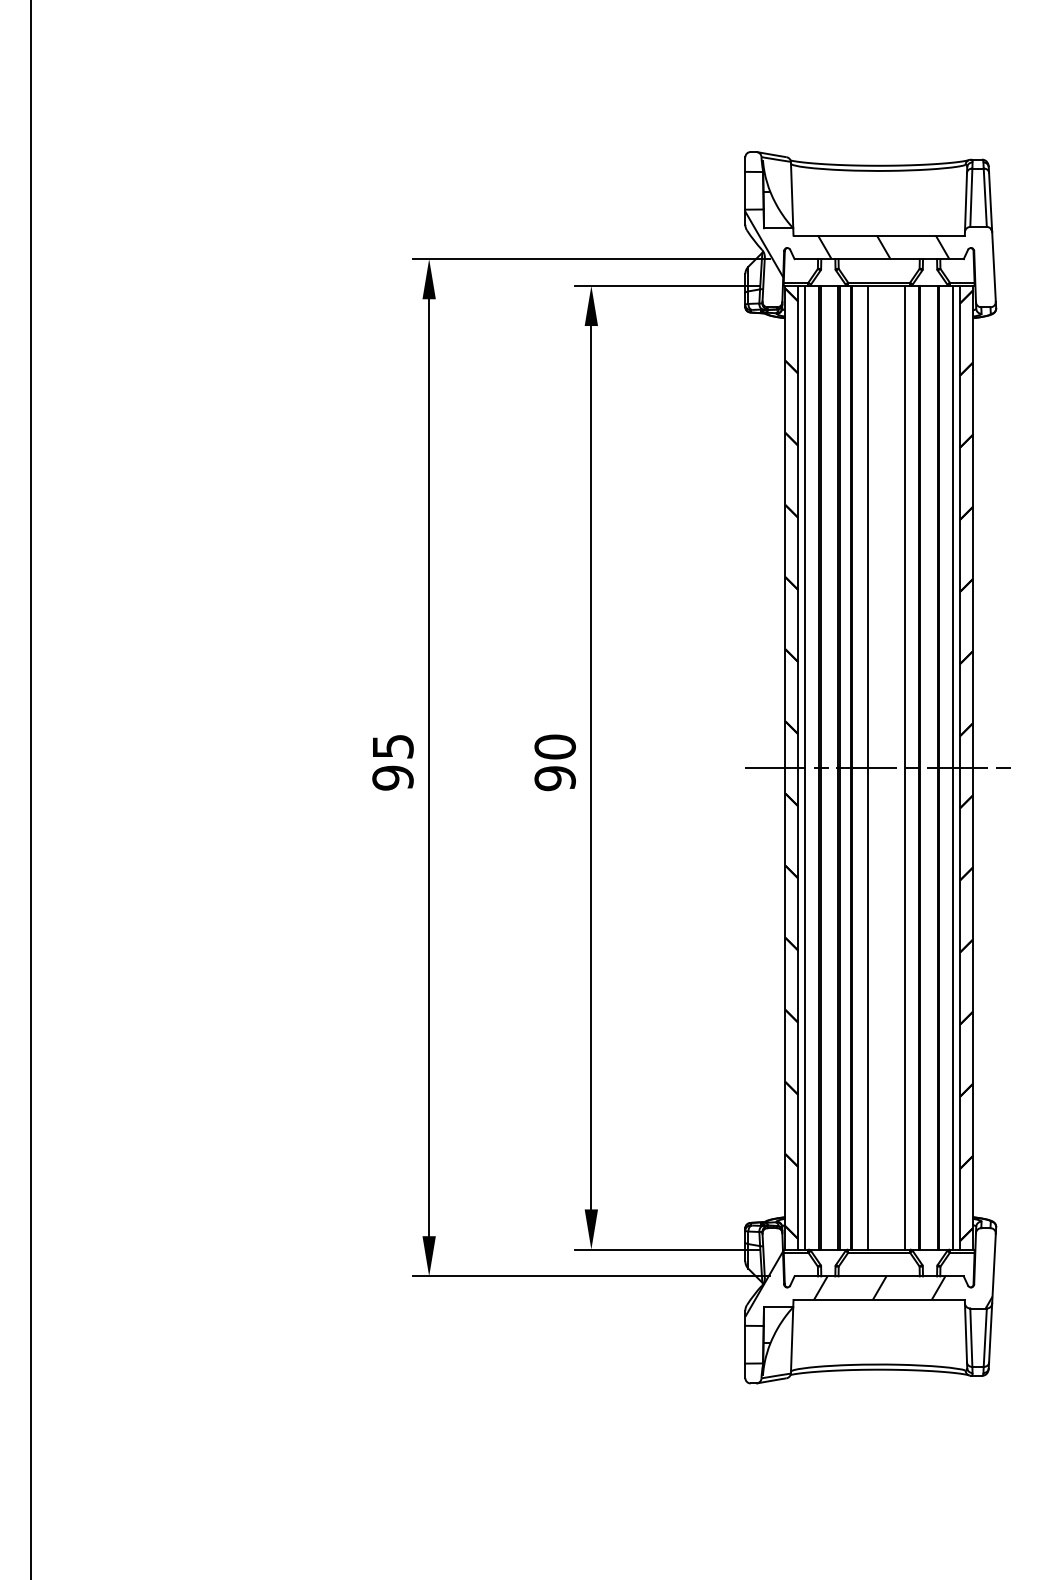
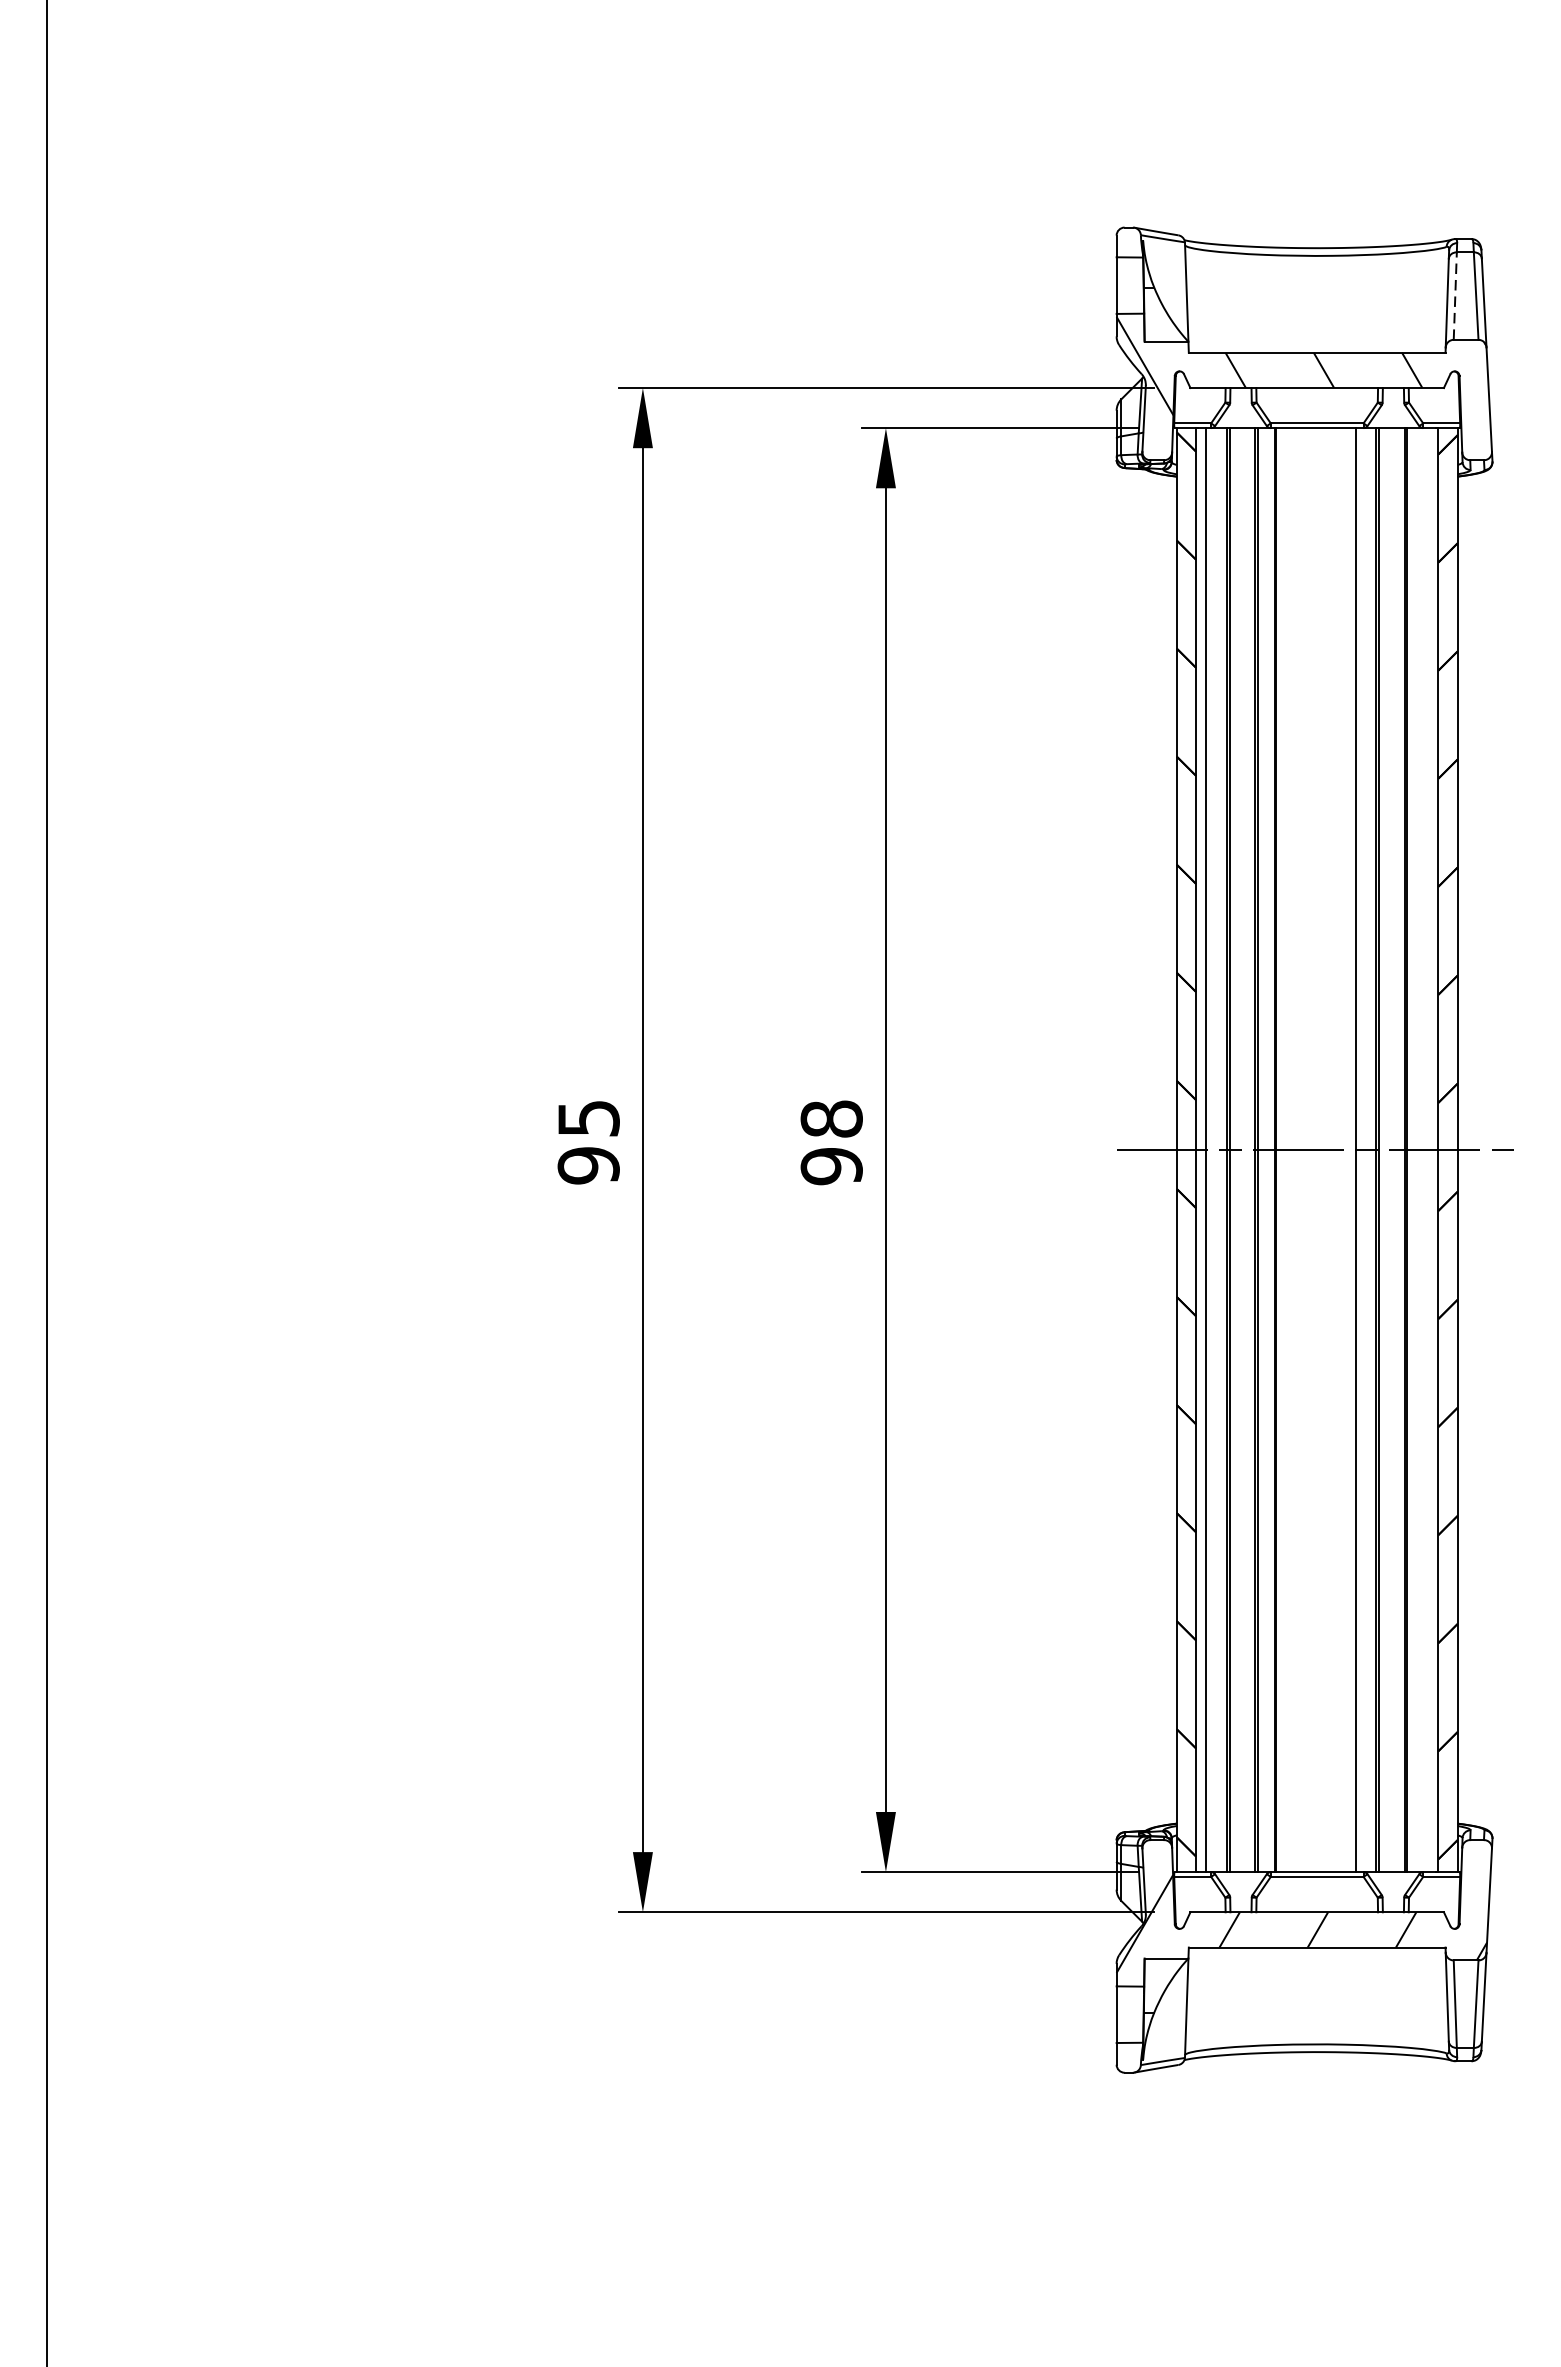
line: (971, 197) -> (1455, 295), solid -> dashed
text: (554, 746) -> (830, 1118), 90 -> 98
line: (867, 767) -> (1299, 1149), removed
line: (953, 767) -> (1428, 1149), removed

